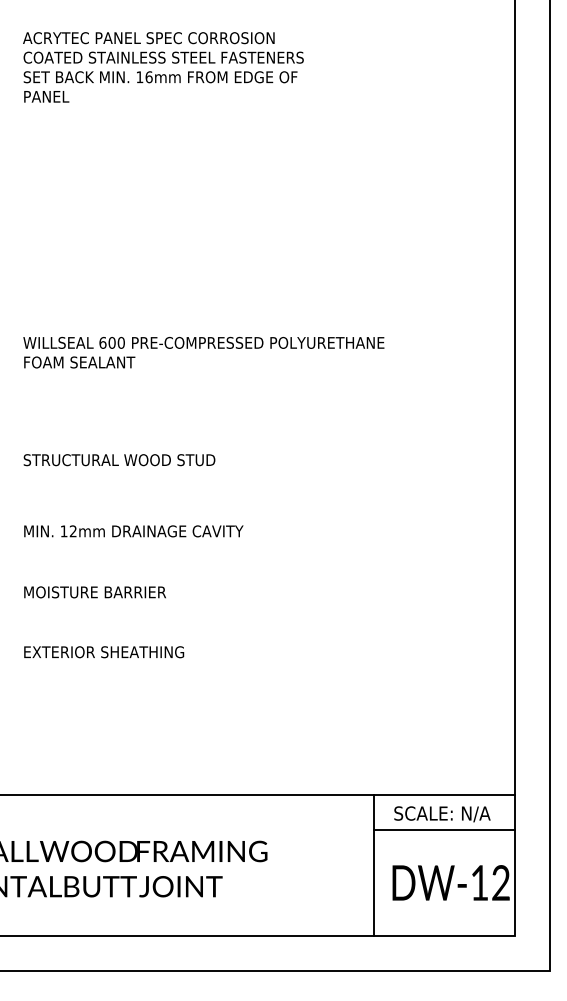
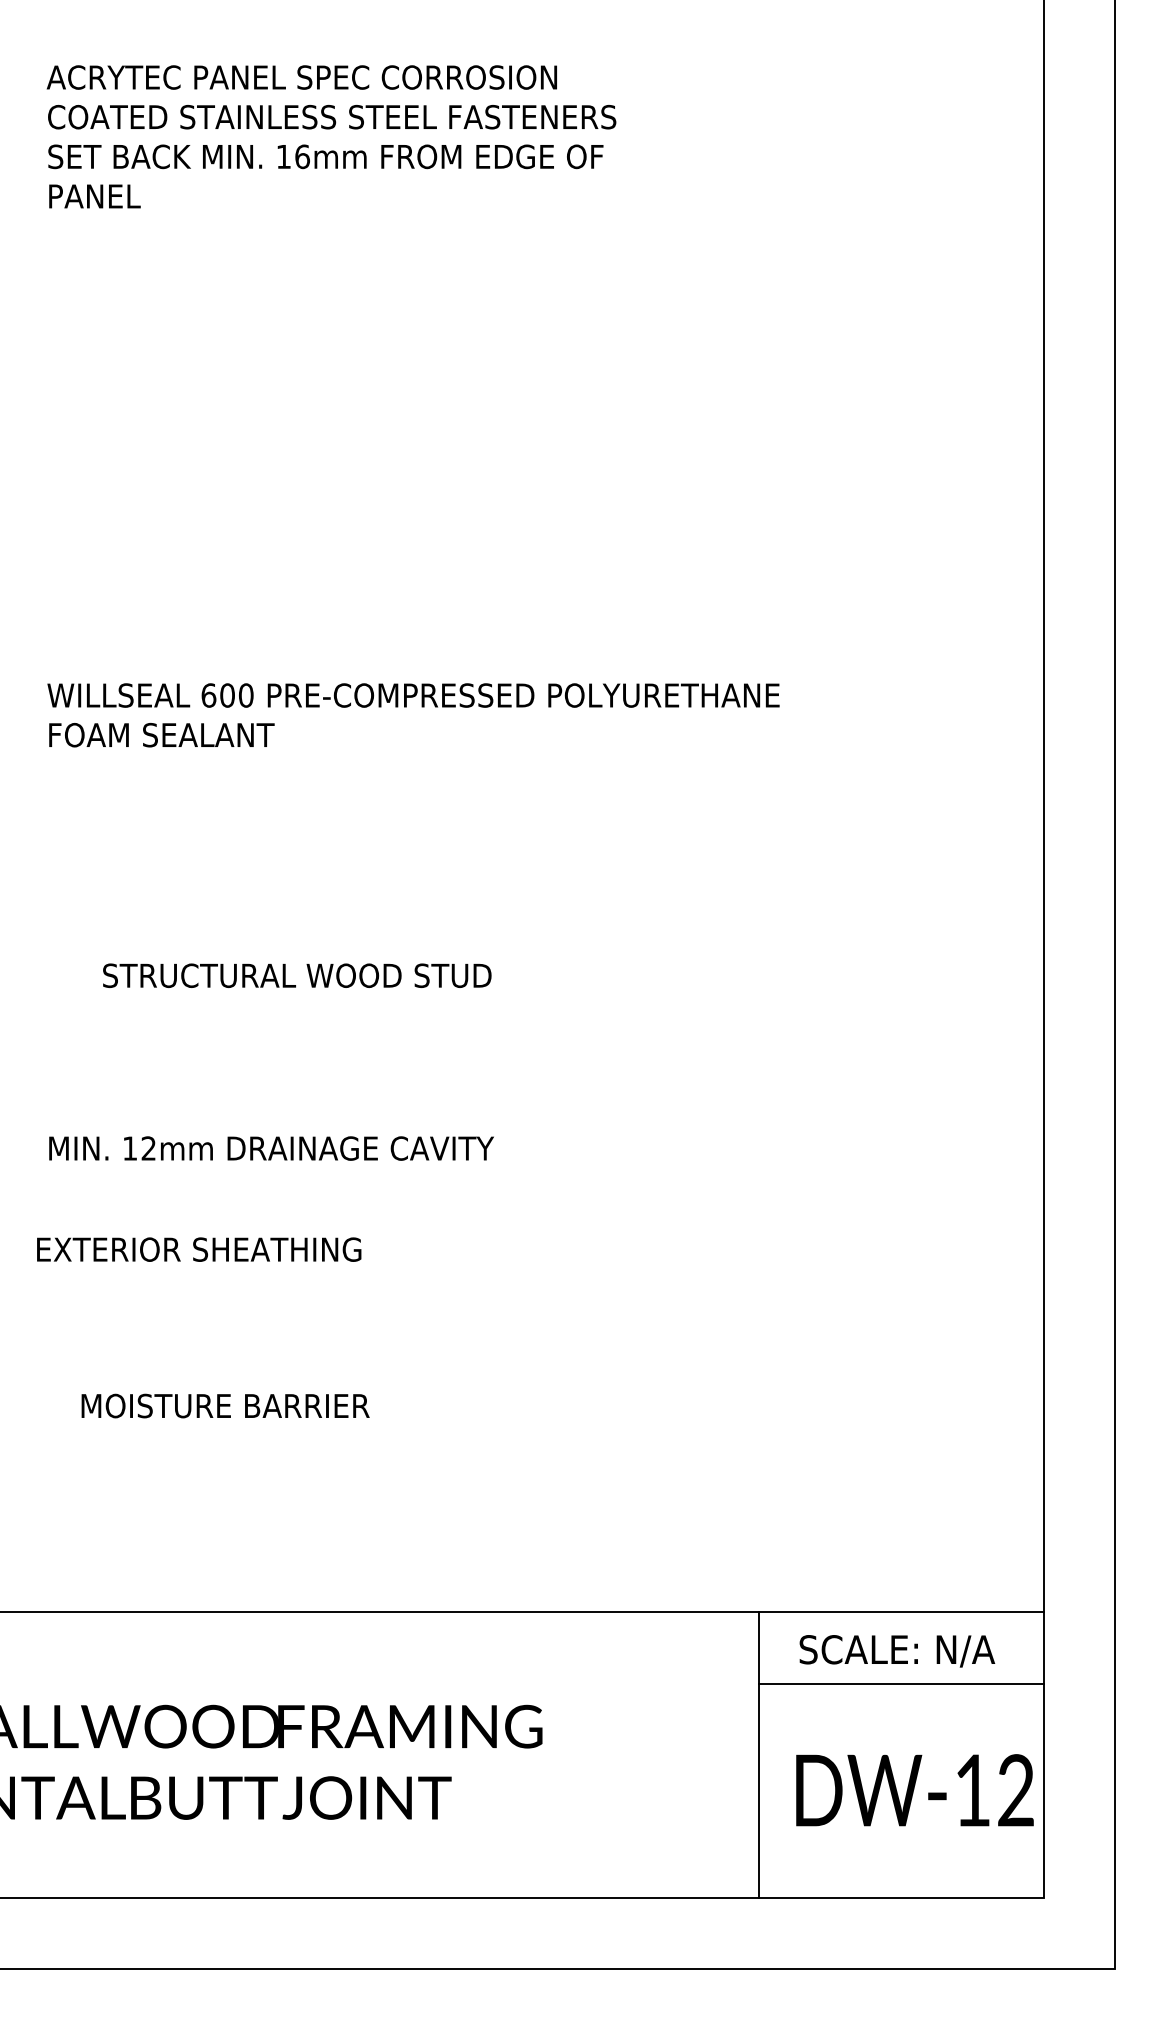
text: (119, 460) -> (297, 976), moved
text: (133, 531) -> (270, 1148), moved
text: (94, 592) -> (224, 1406), moved
text: (104, 652) -> (199, 1250), moved

